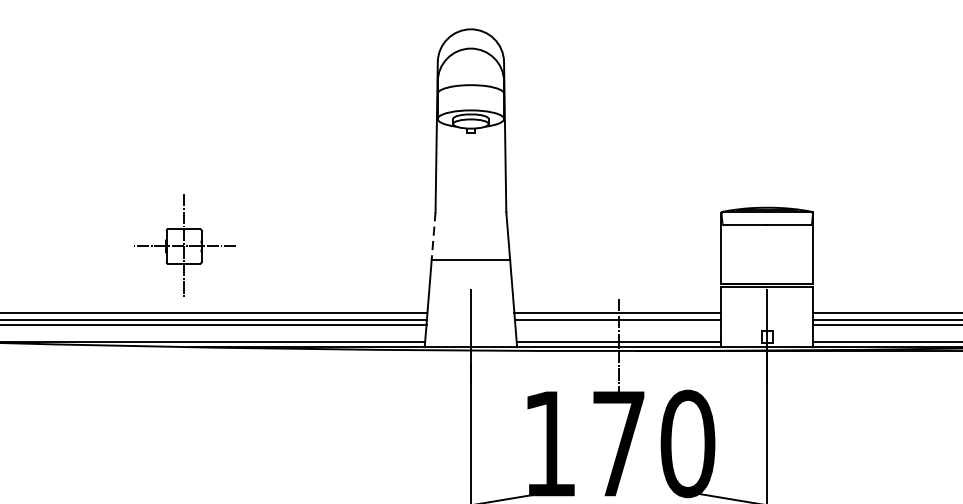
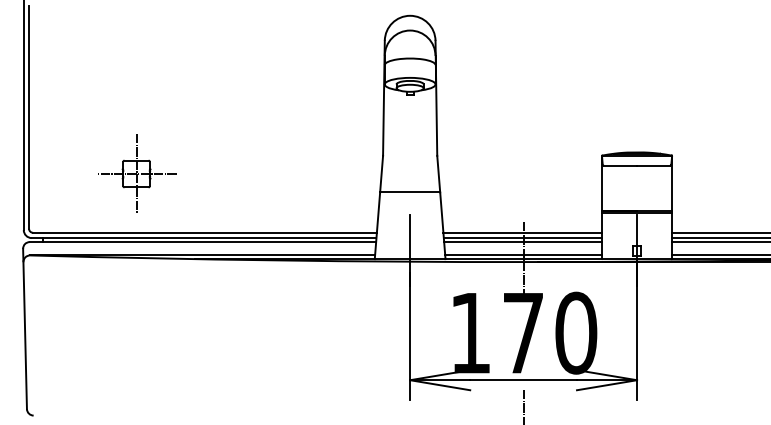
line: (433, 236) -> (381, 174), dashed -> solid
part: (185, 245) -> (137, 173), moved
line: (617, 325) -> (522, 242), added

